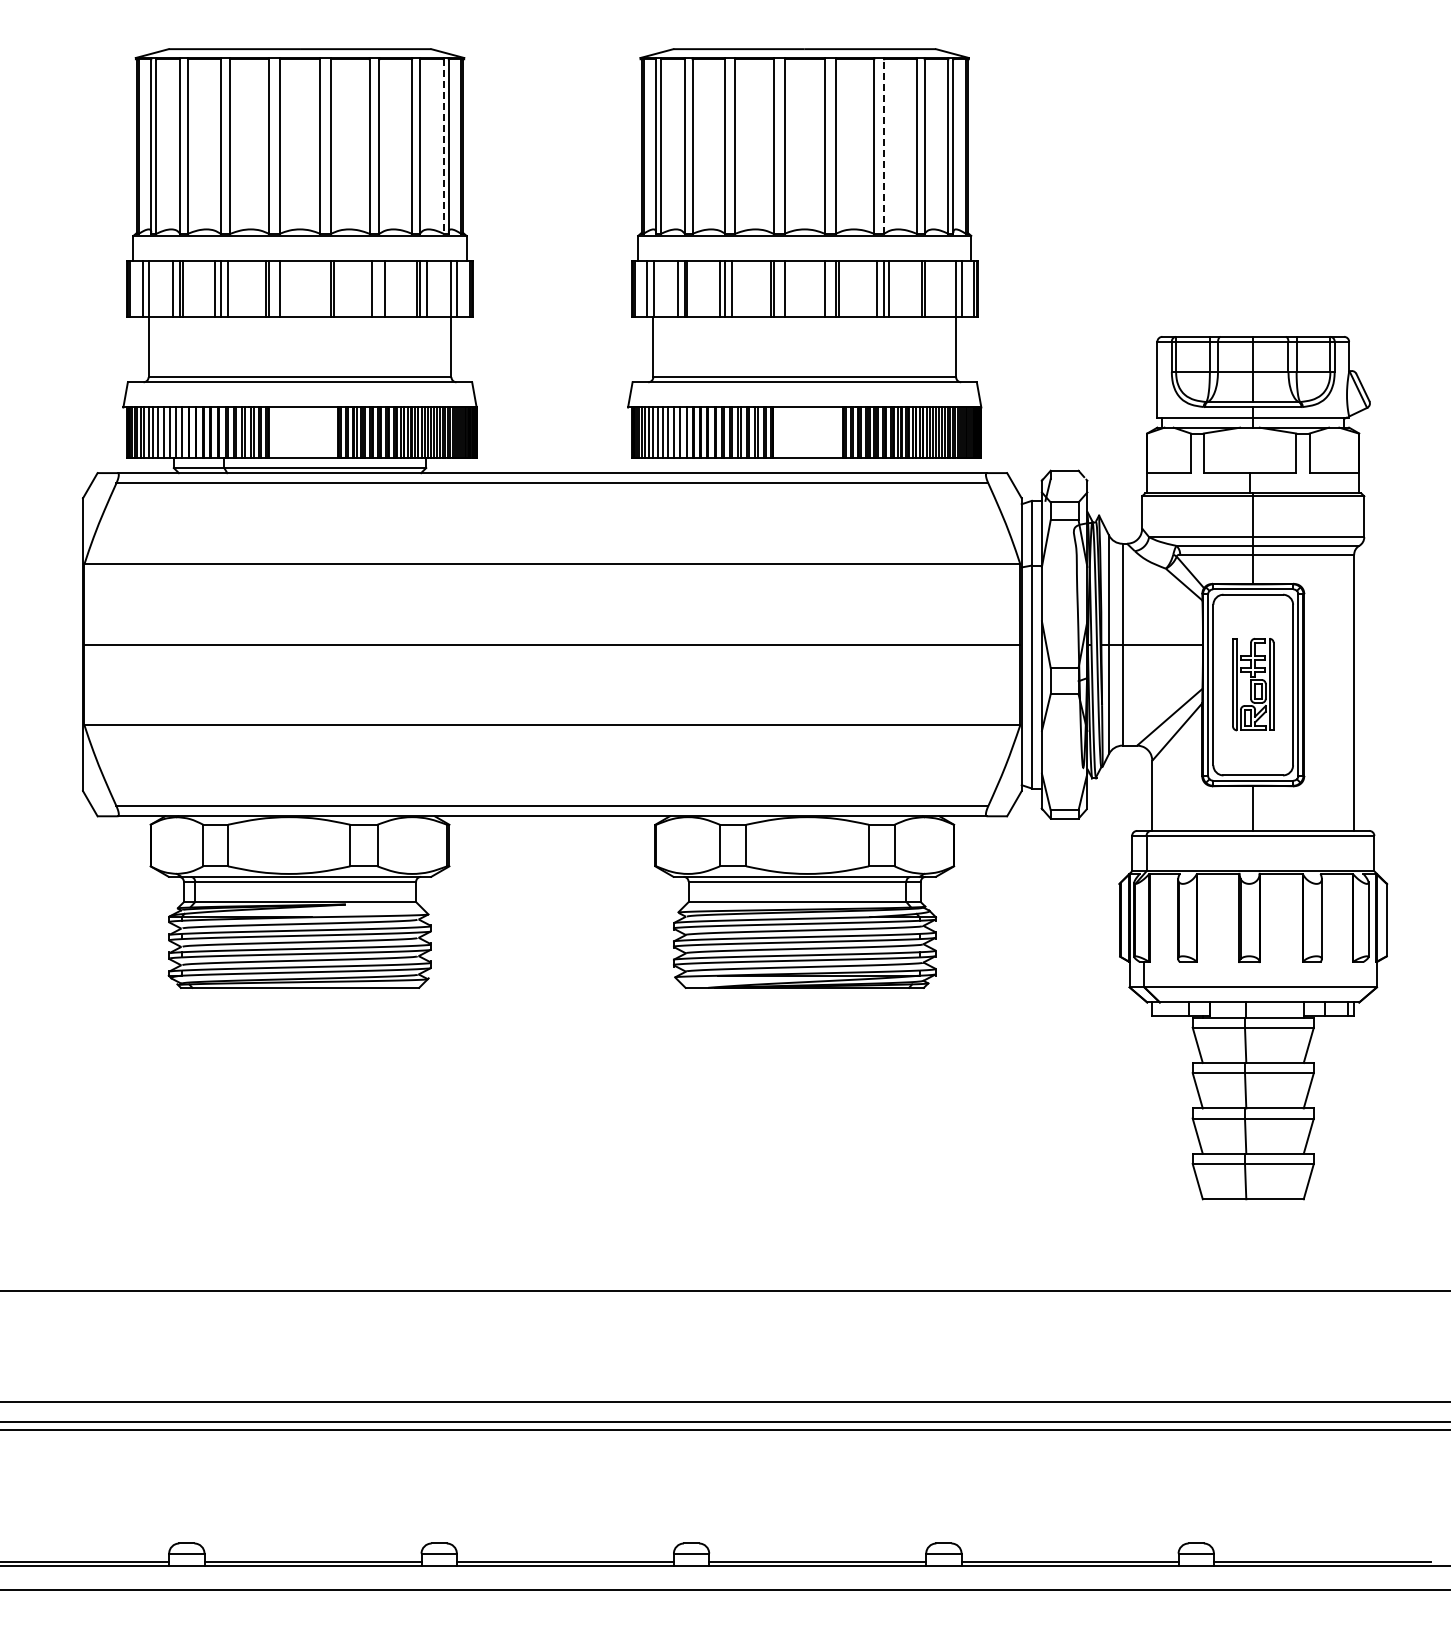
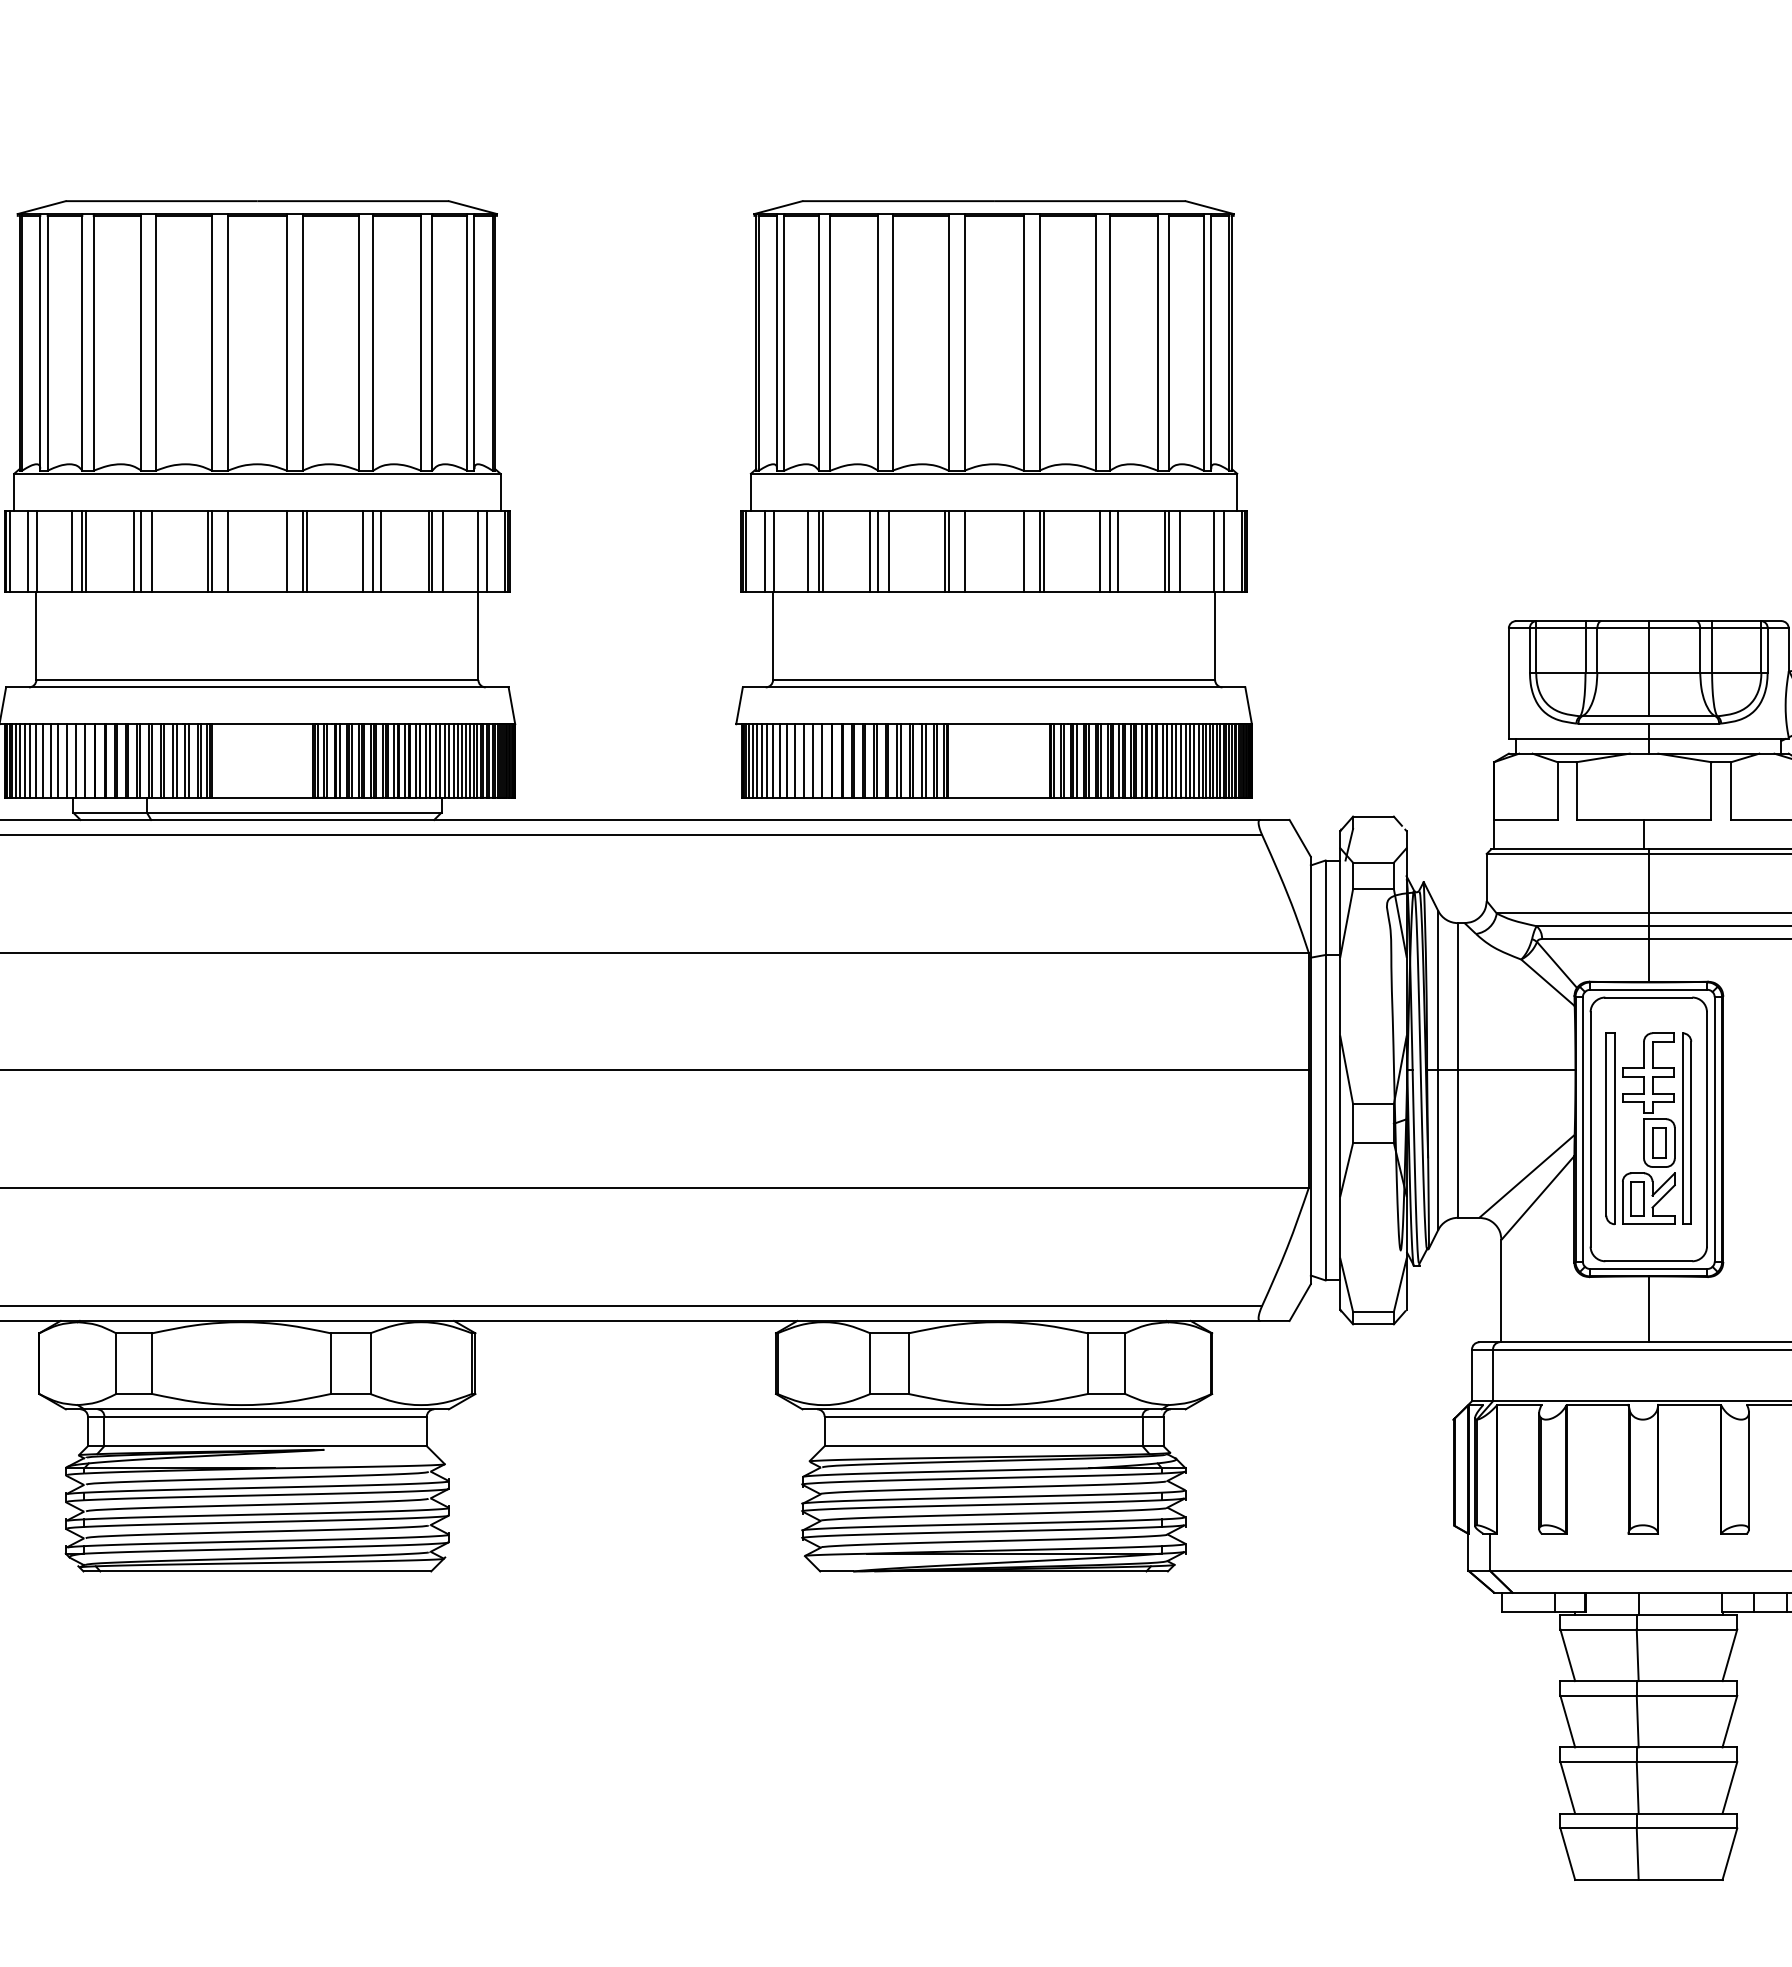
line: (884, 146) -> (1110, 343), dashed -> solid
line: (443, 147) -> (466, 344), dashed -> solid
line: (320, 288) -> (287, 550), added
line: (379, 288) -> (373, 550), added
line: (931, 288) -> (1179, 550), added
part: (1253, 684) -> (1649, 1128), size x1.43

